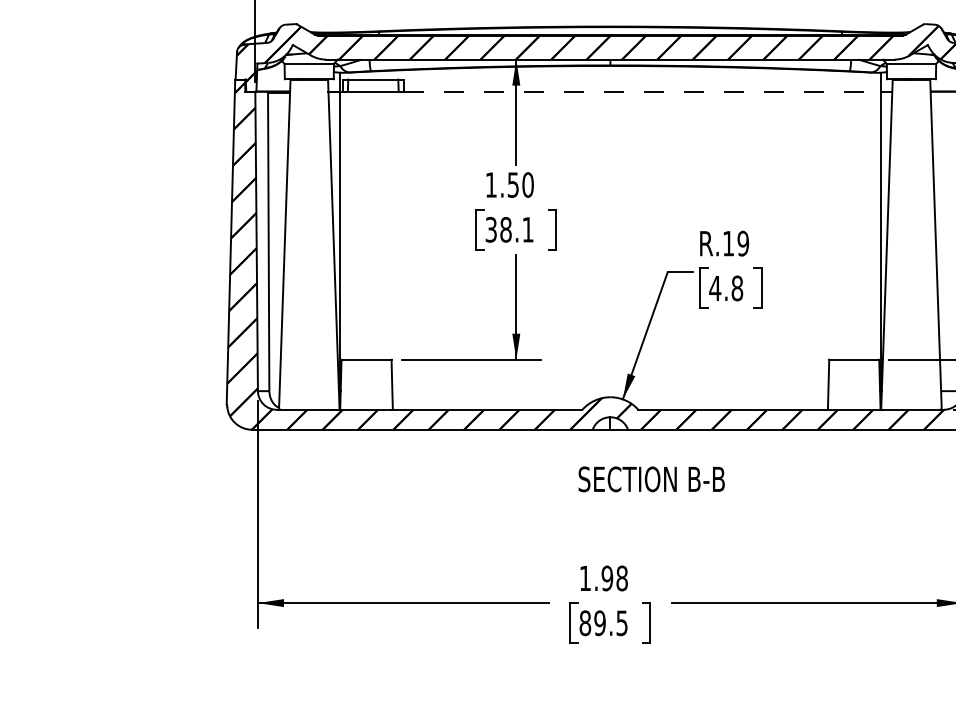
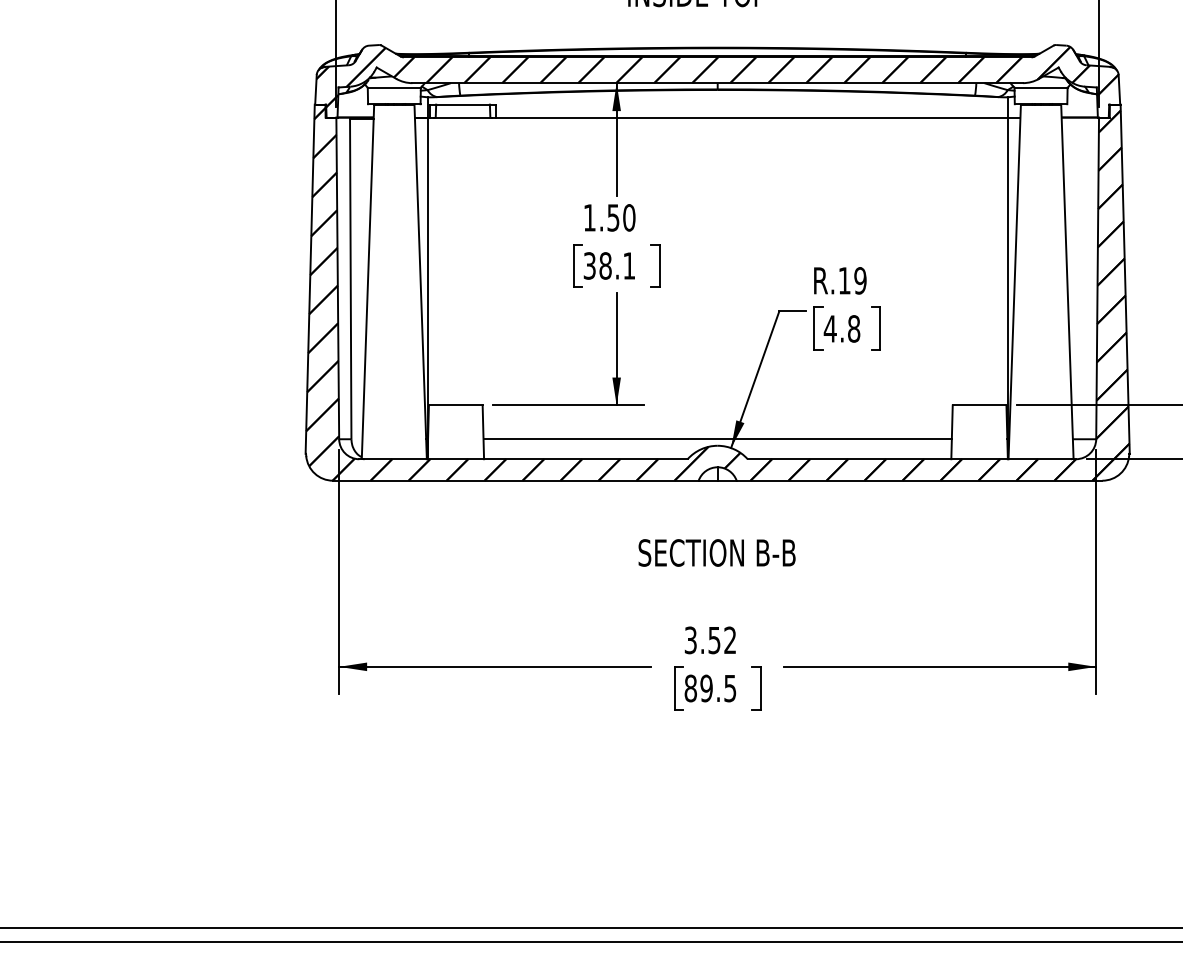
line: (641, 91) -> (751, 117), dashed -> solid
line: (610, 391) -> (717, 439), added
text: (651, 478) -> (716, 552), moved
text: (603, 578) -> (710, 640), 1.98 -> 3.52

